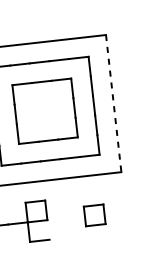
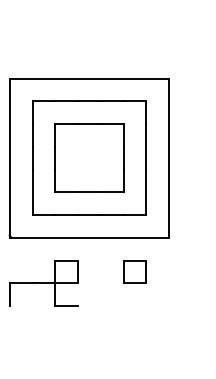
line: (114, 103) -> (169, 158), dashed -> solid
part: (94, 215) -> (134, 271), moved

